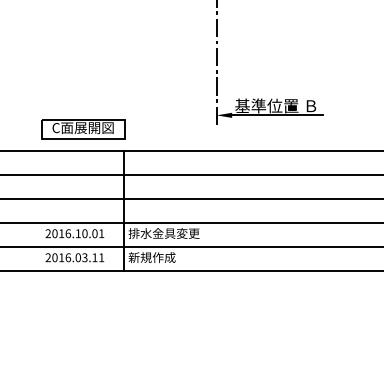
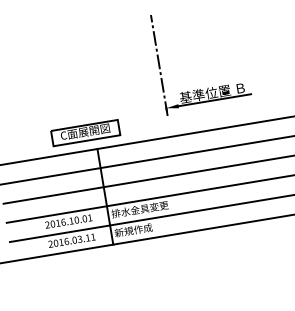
part: (83, 129) -> (85, 133), moved

